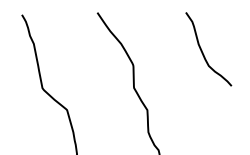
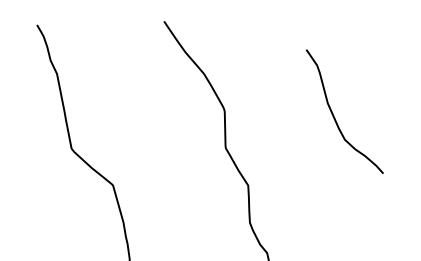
curve: (203, 52) -> (335, 117), moved

